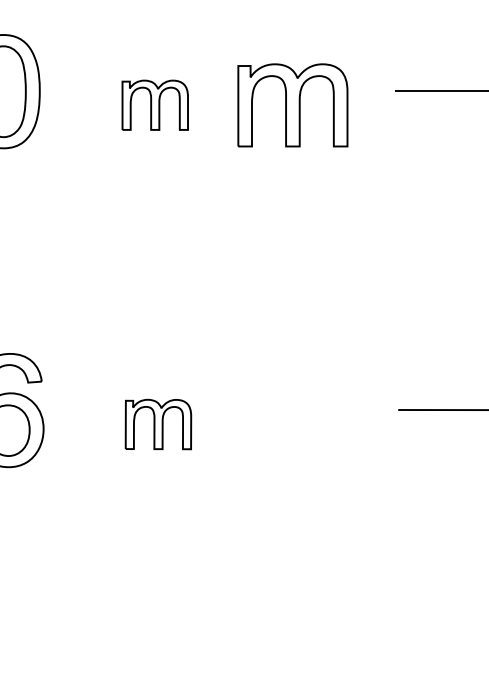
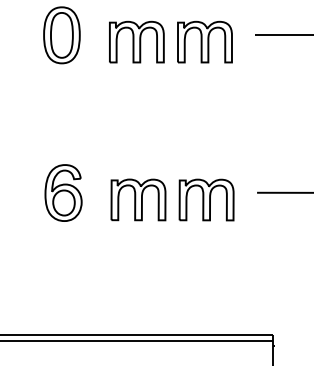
part: (154, 104) -> (136, 41), size x1.67
part: (158, 423) -> (138, 199), size x1.67
part: (295, 423) -> (206, 199), added

